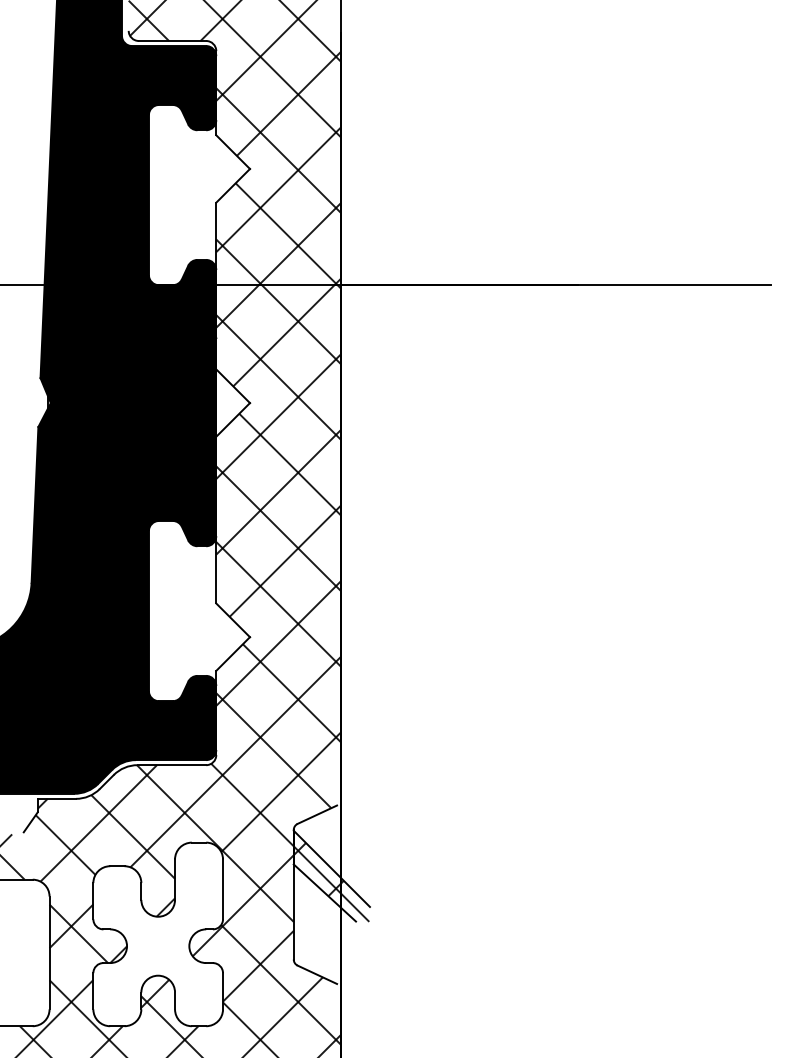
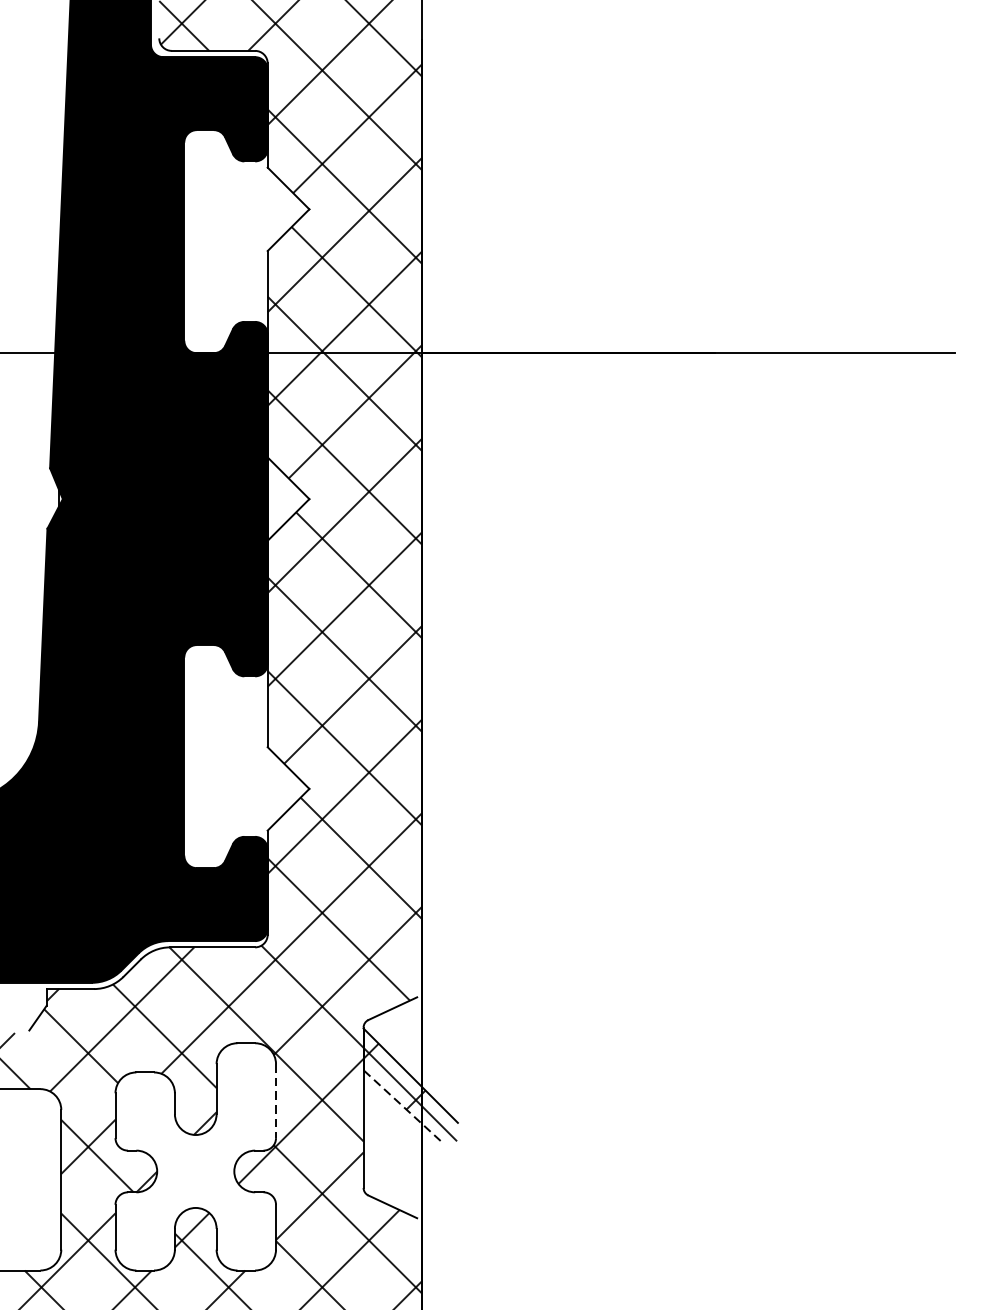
line: (223, 889) -> (276, 1101), solid -> dashed
line: (324, 892) -> (401, 1104), solid -> dashed

